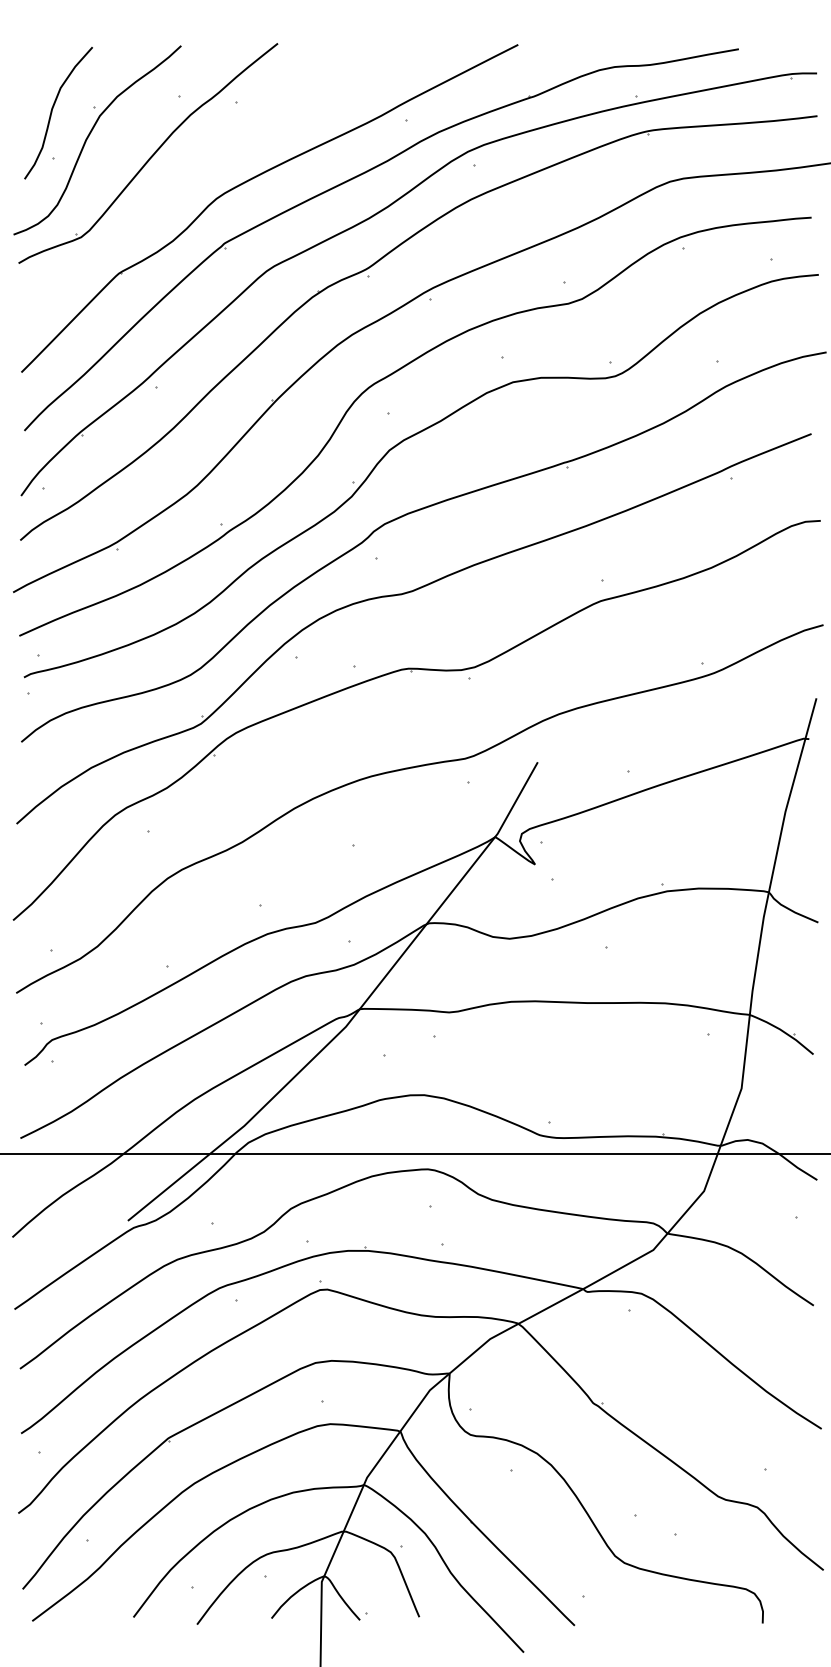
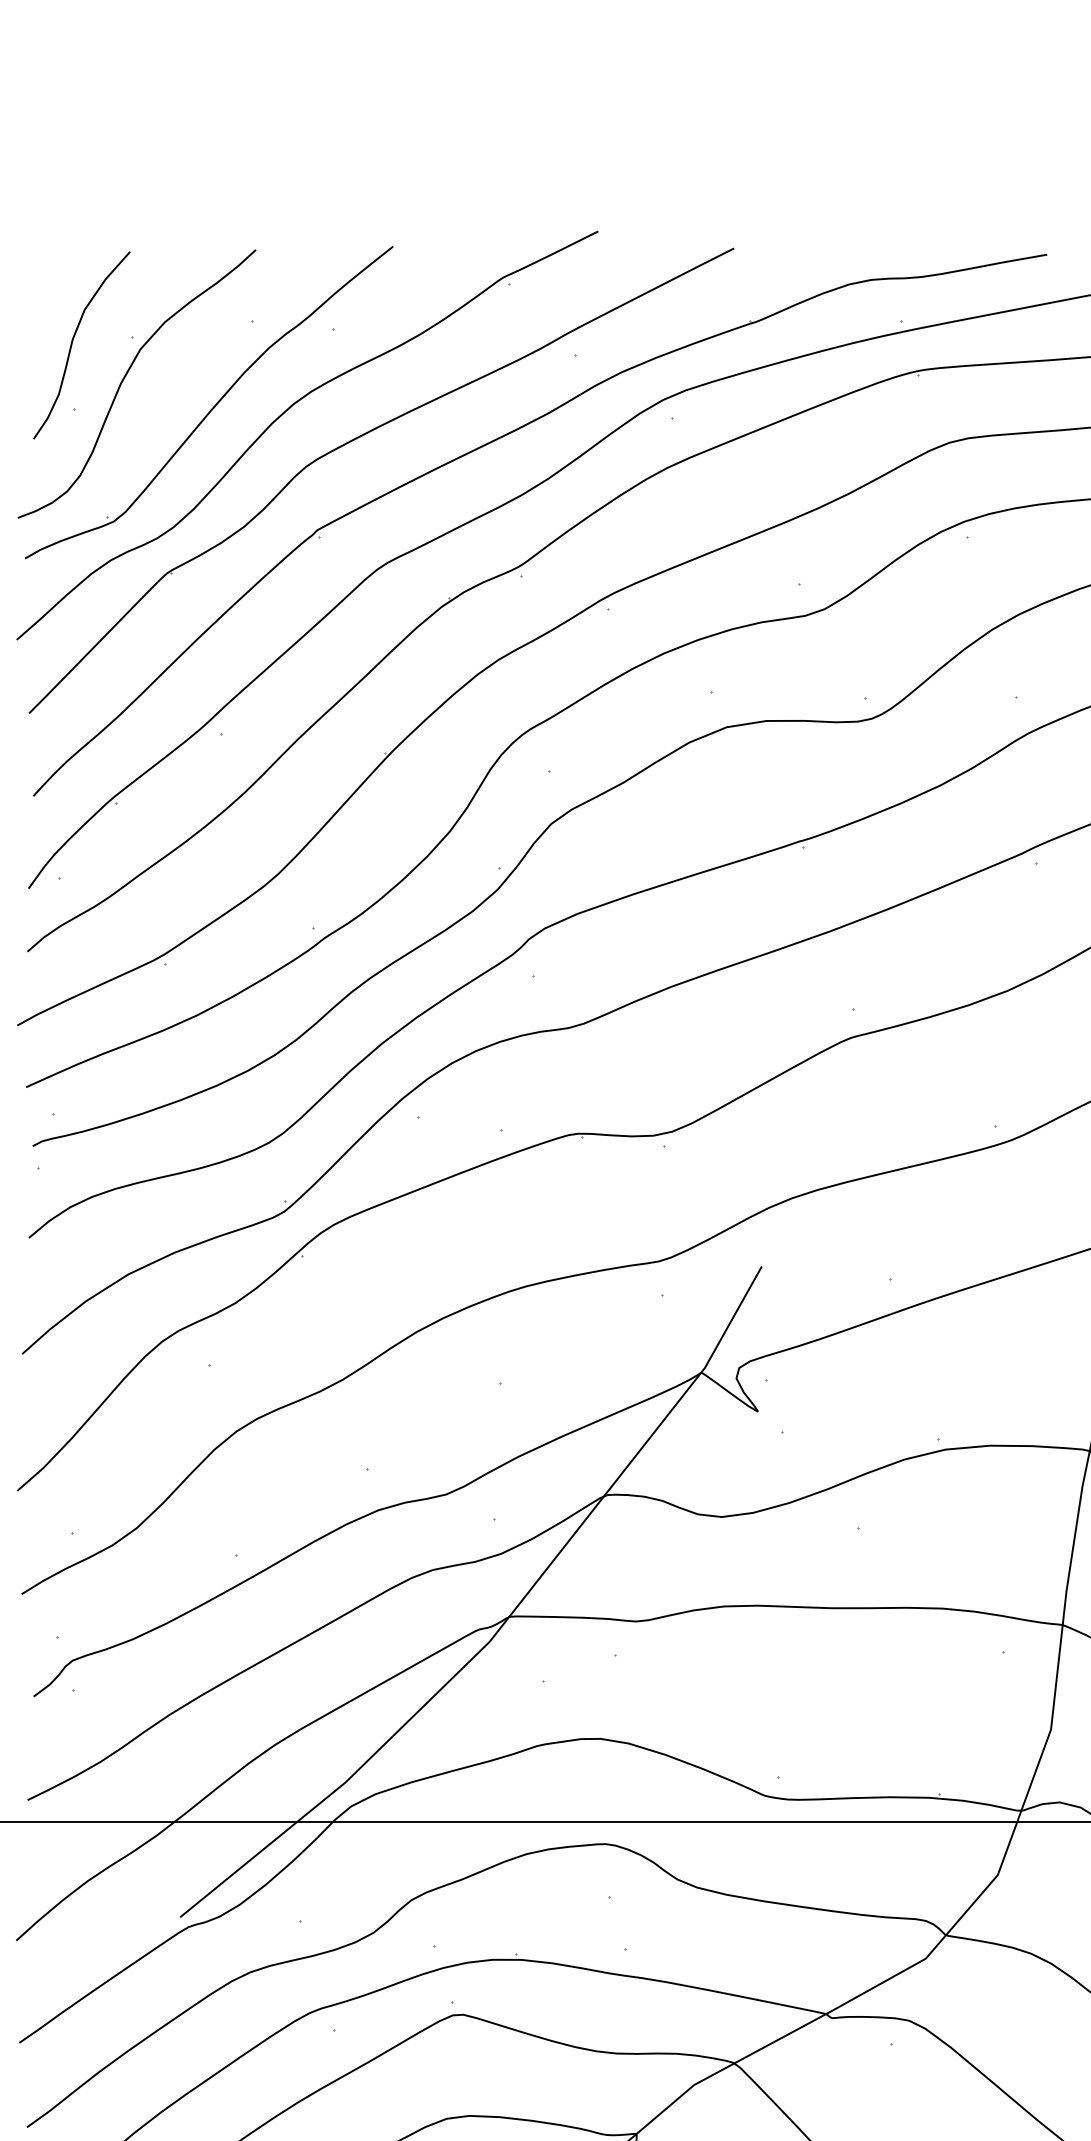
part: (202, 160) -> (286, 412), added

